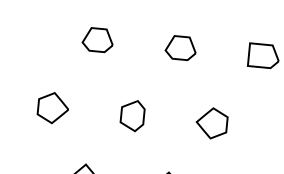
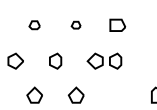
part: (97, 38) -> (34, 24), size x0.7
part: (179, 46) -> (75, 24), size x0.6
part: (252, 125) -> (115, 60), added

